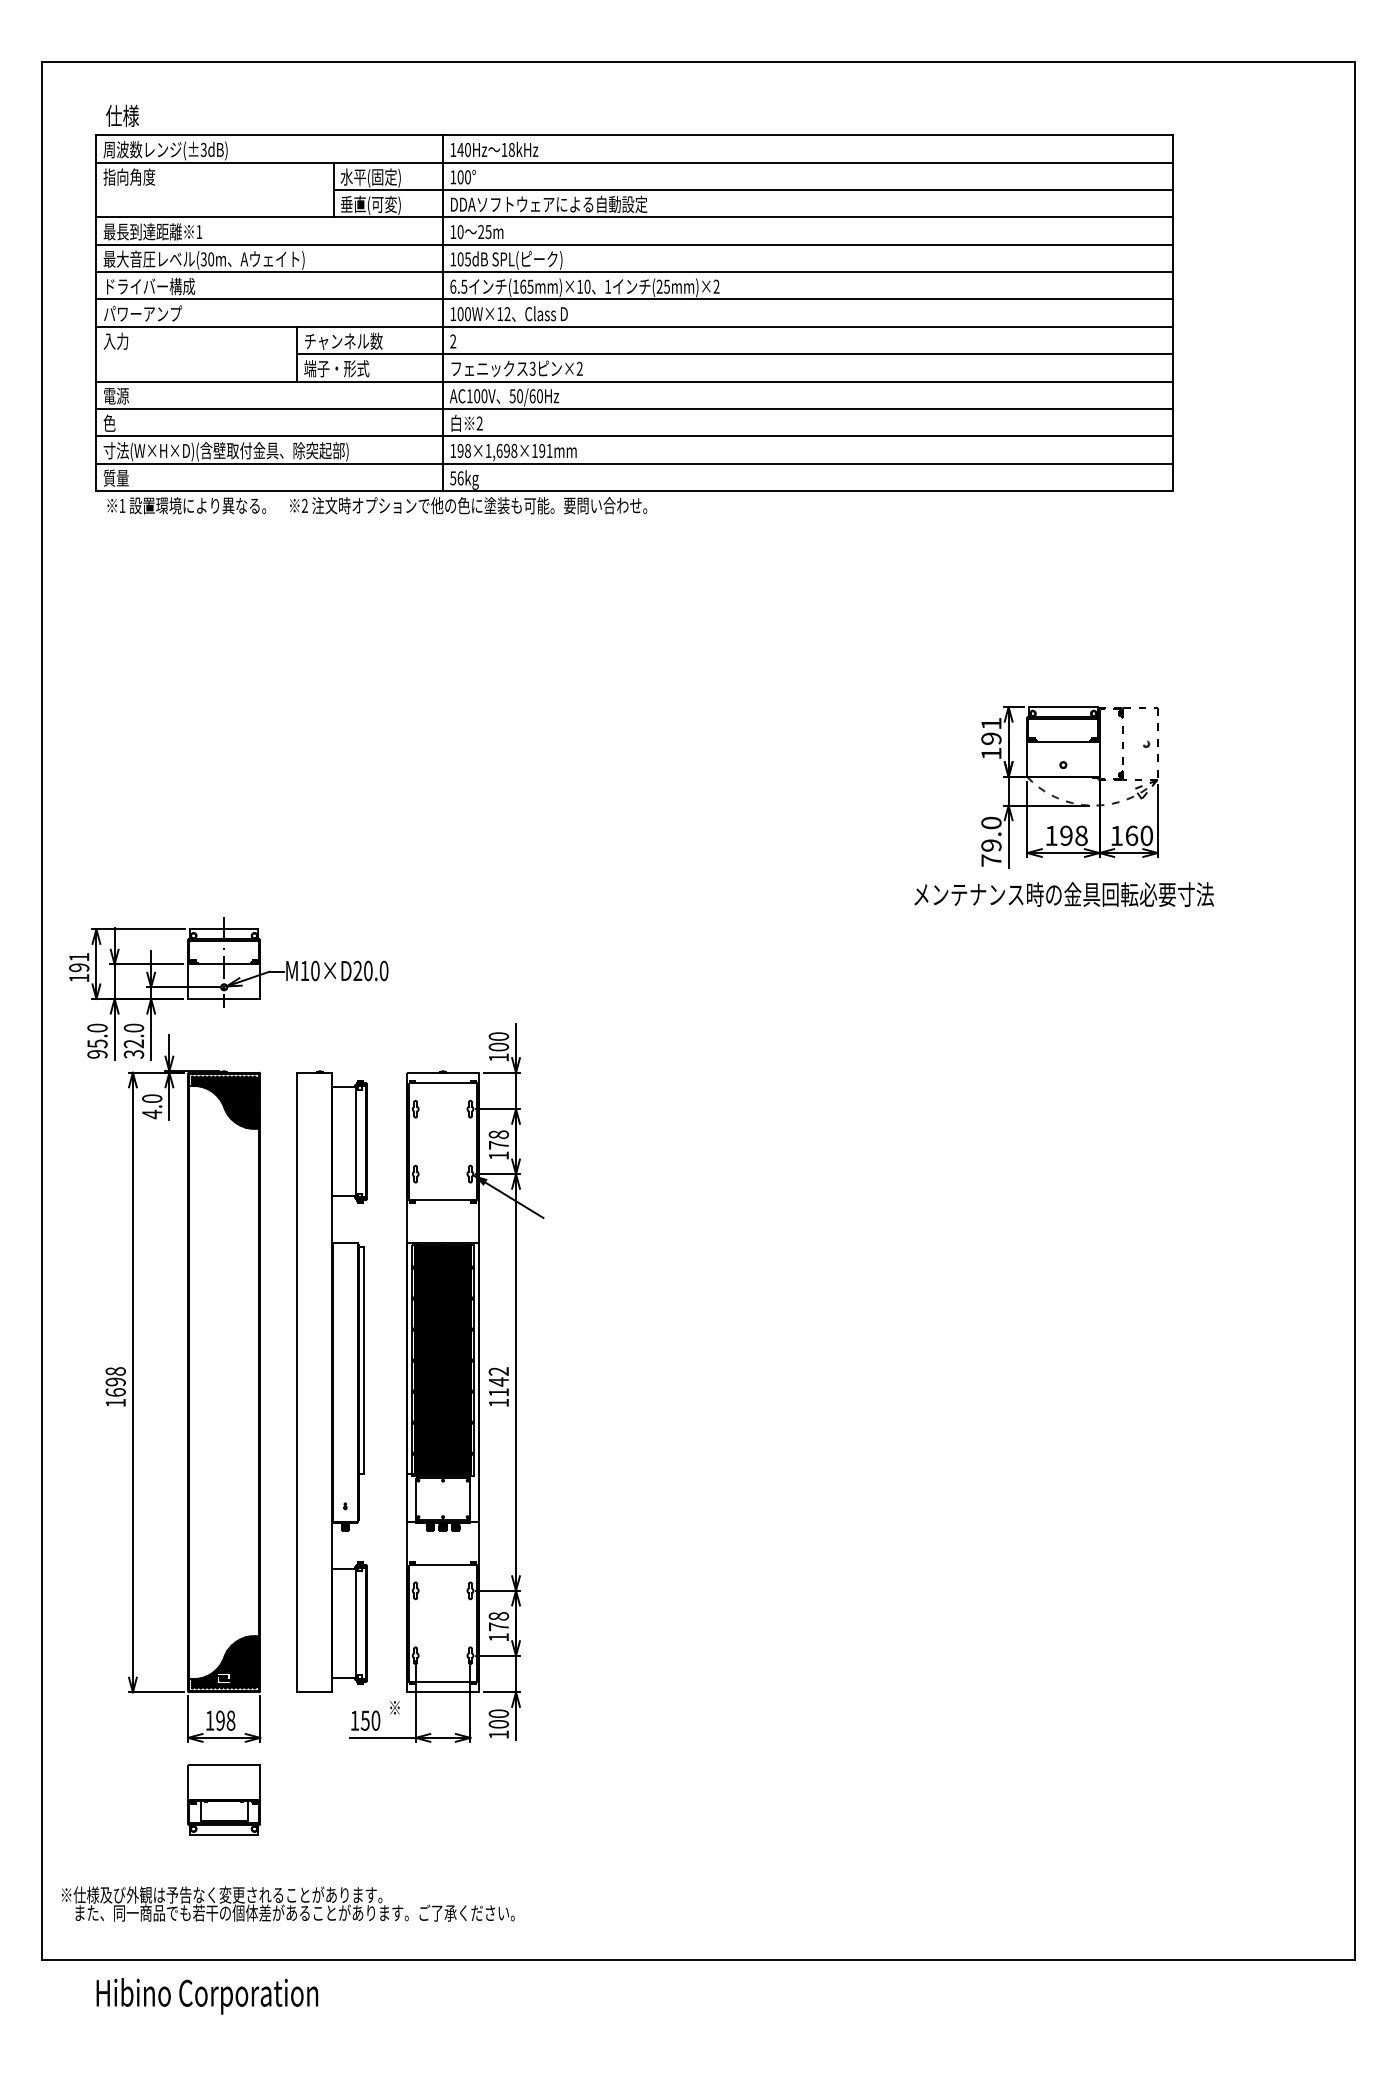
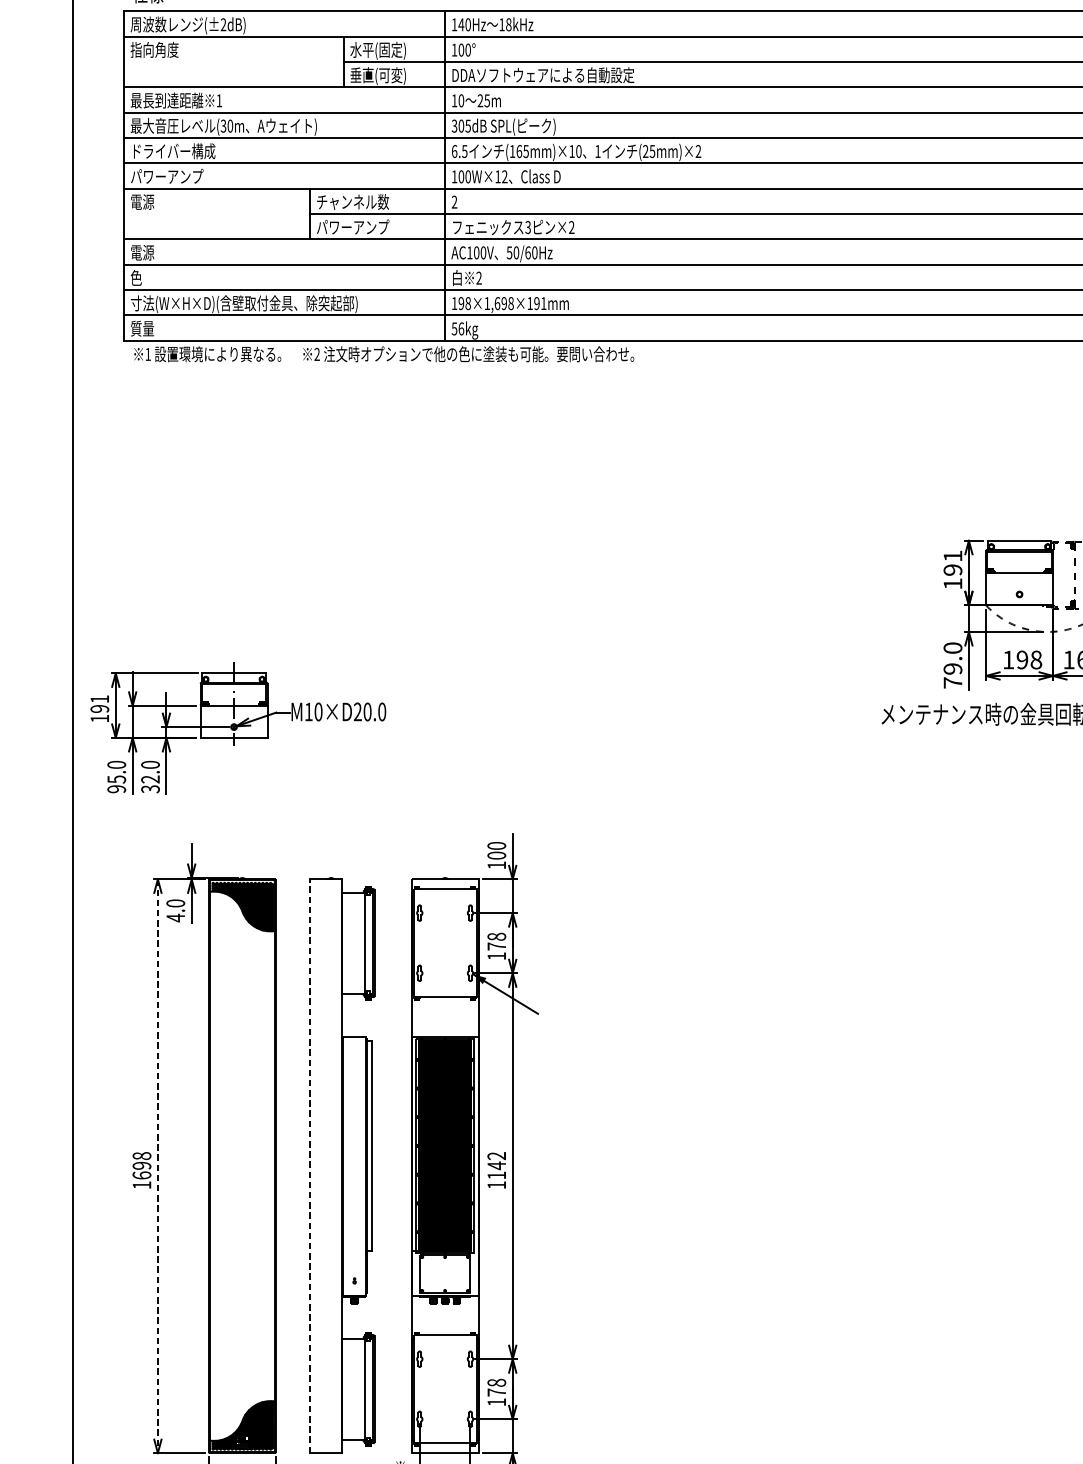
text: (203, 150) -> (223, 25), (±3dB) -> (±2dB)
text: (453, 259) -> (454, 126), 105dB -> 305dB
text: (115, 340) -> (141, 201), 入力 -> 電源
text: (343, 368) -> (352, 227), 端子・形式 -> パワーアンプ
part: (228, 988) -> (238, 728), moved
line: (132, 1382) -> (157, 1166), solid -> dashed
line: (297, 1382) -> (310, 1166), solid -> dashed

